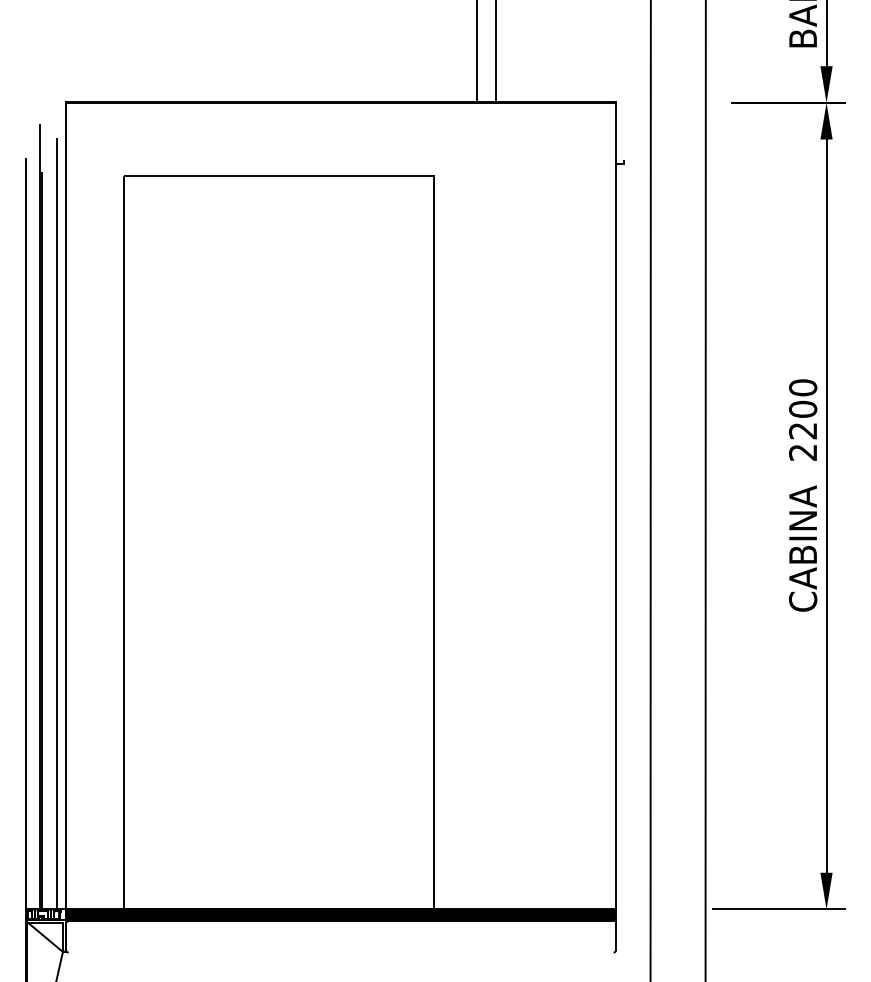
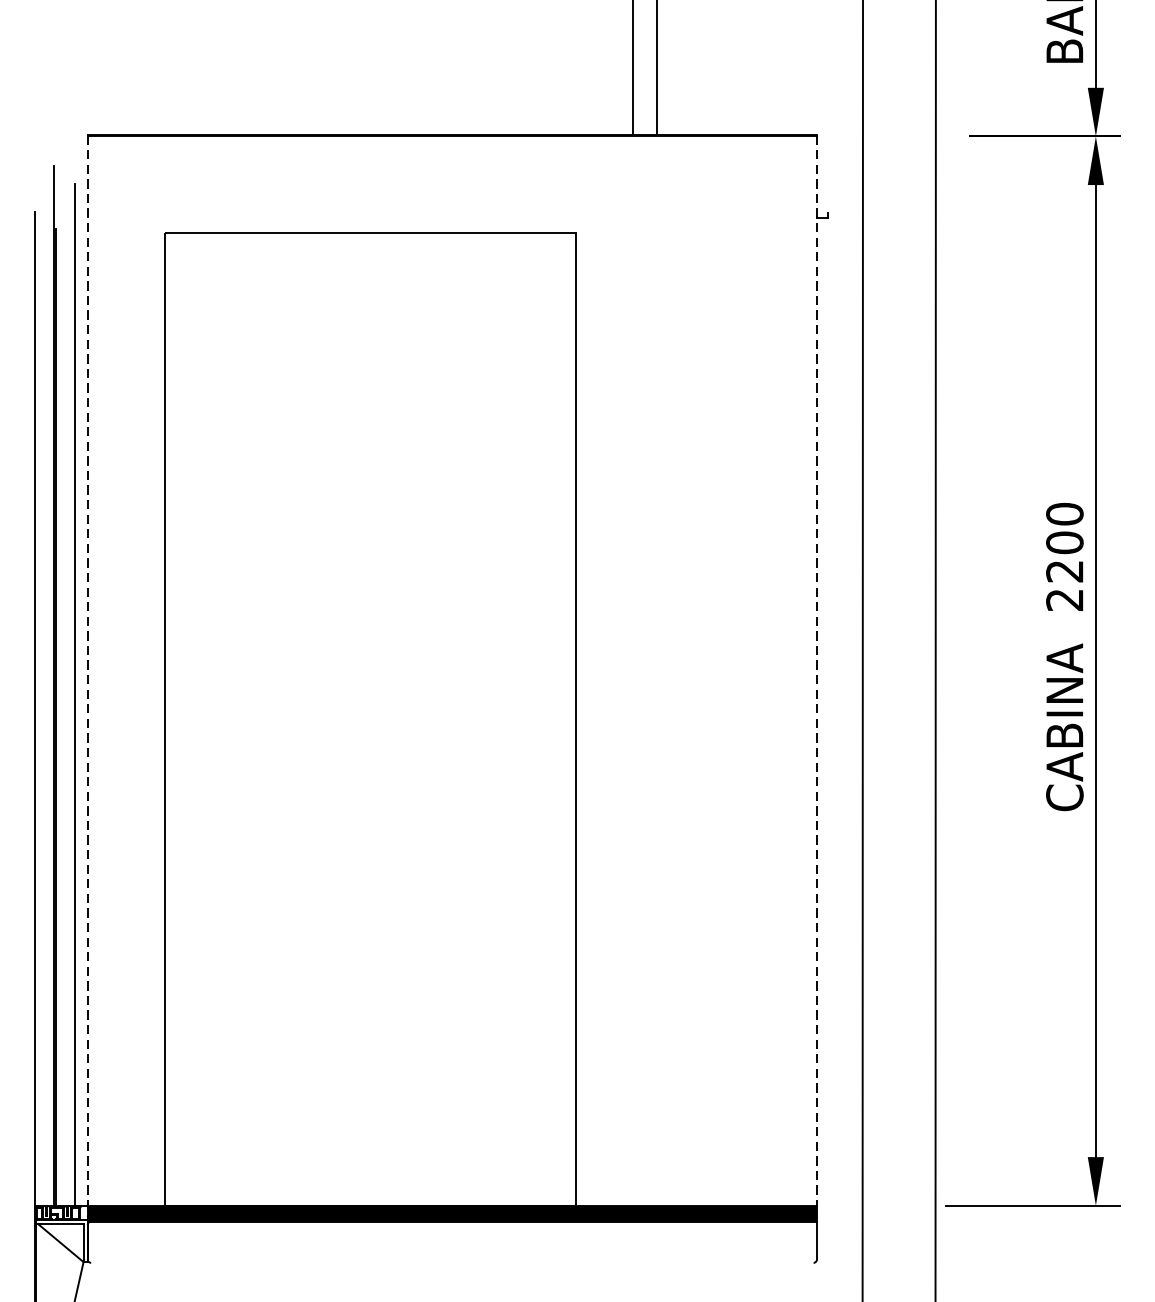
line: (616, 505) -> (817, 670), solid -> dashed
line: (66, 511) -> (88, 678), solid -> dashed

